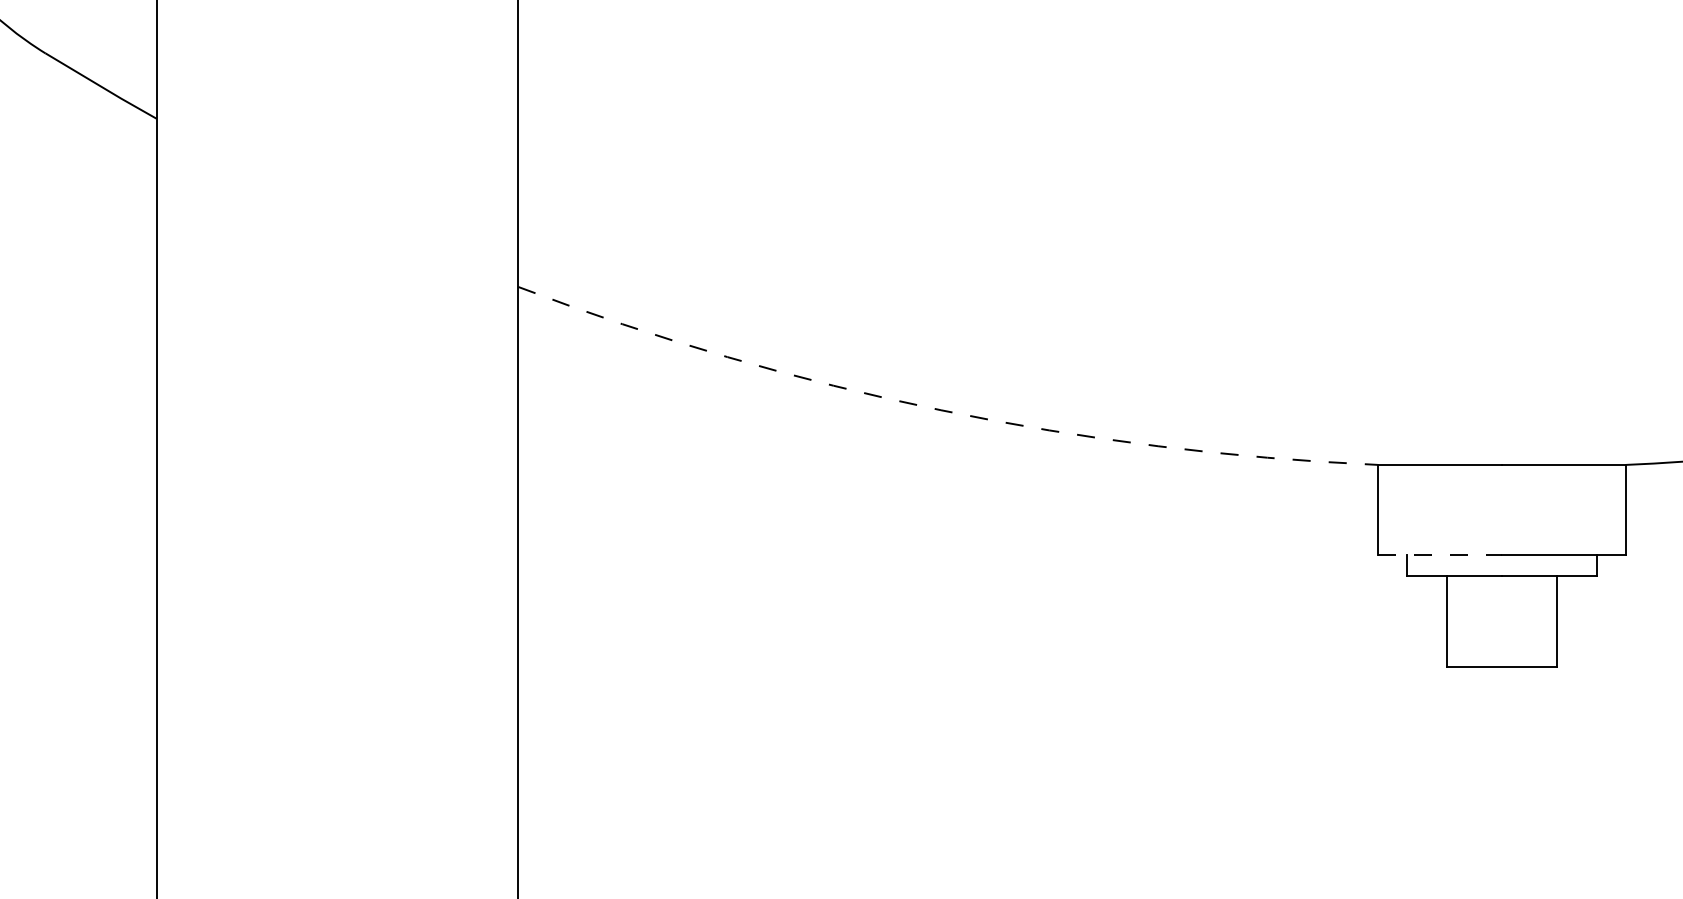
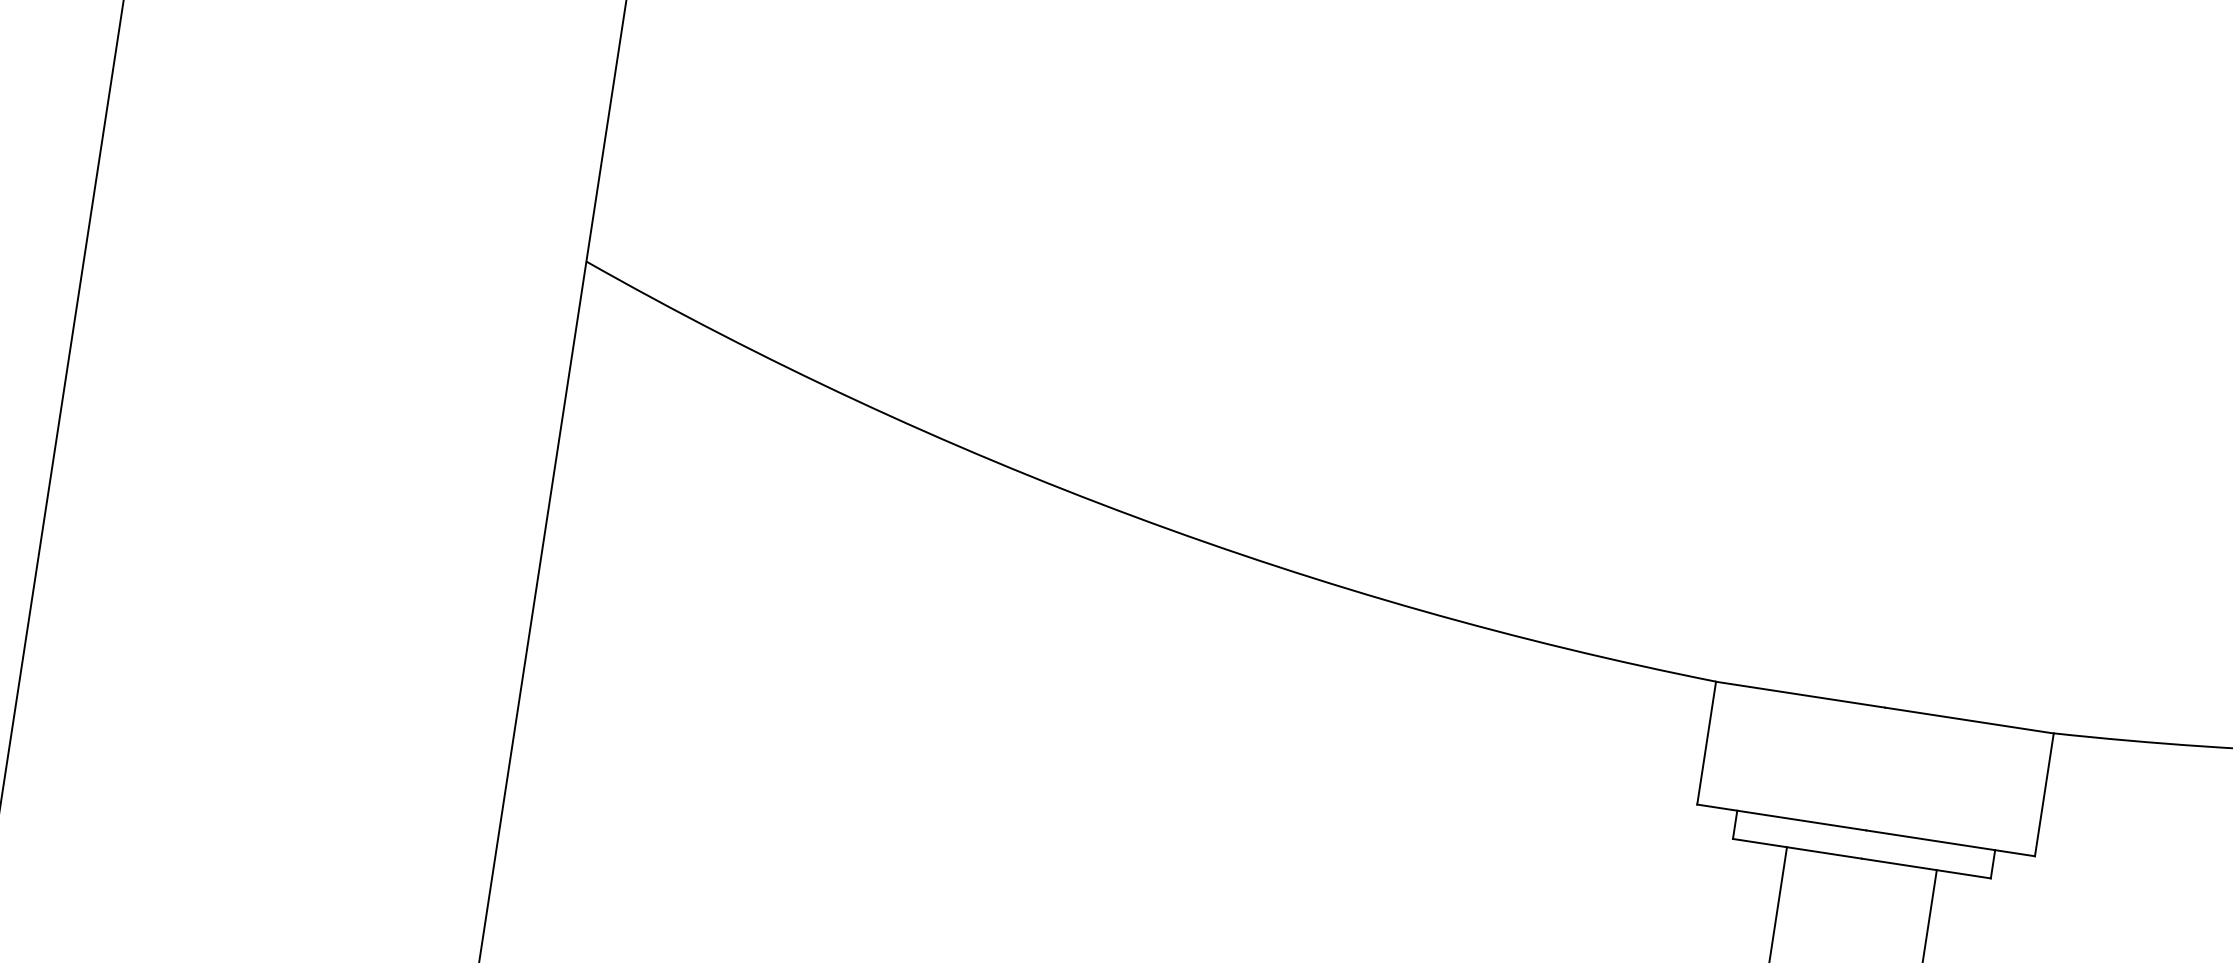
arc: (941, 410) -> (1135, 517), dashed -> solid
line: (1440, 555) -> (1782, 817), dashed -> solid

